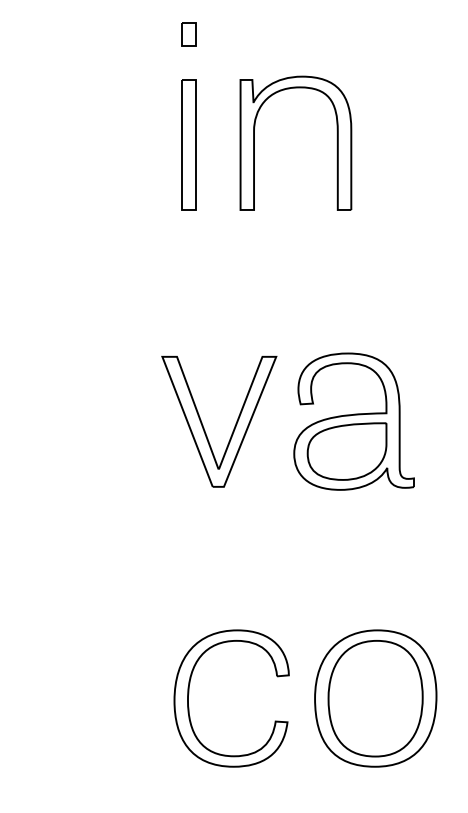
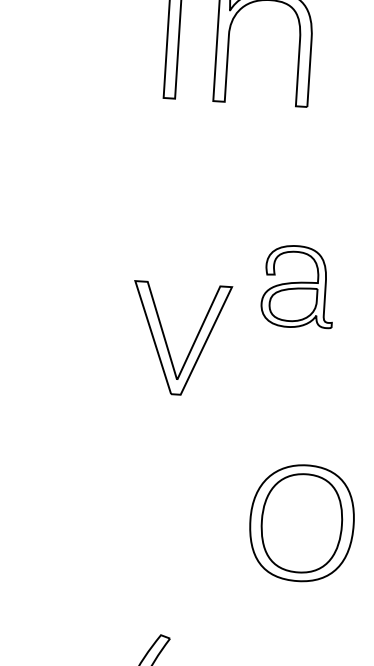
part: (353, 421) -> (297, 286), size x0.7
part: (233, 428) -> (191, 345), moved
part: (189, 693) -> (144, 508), removed

